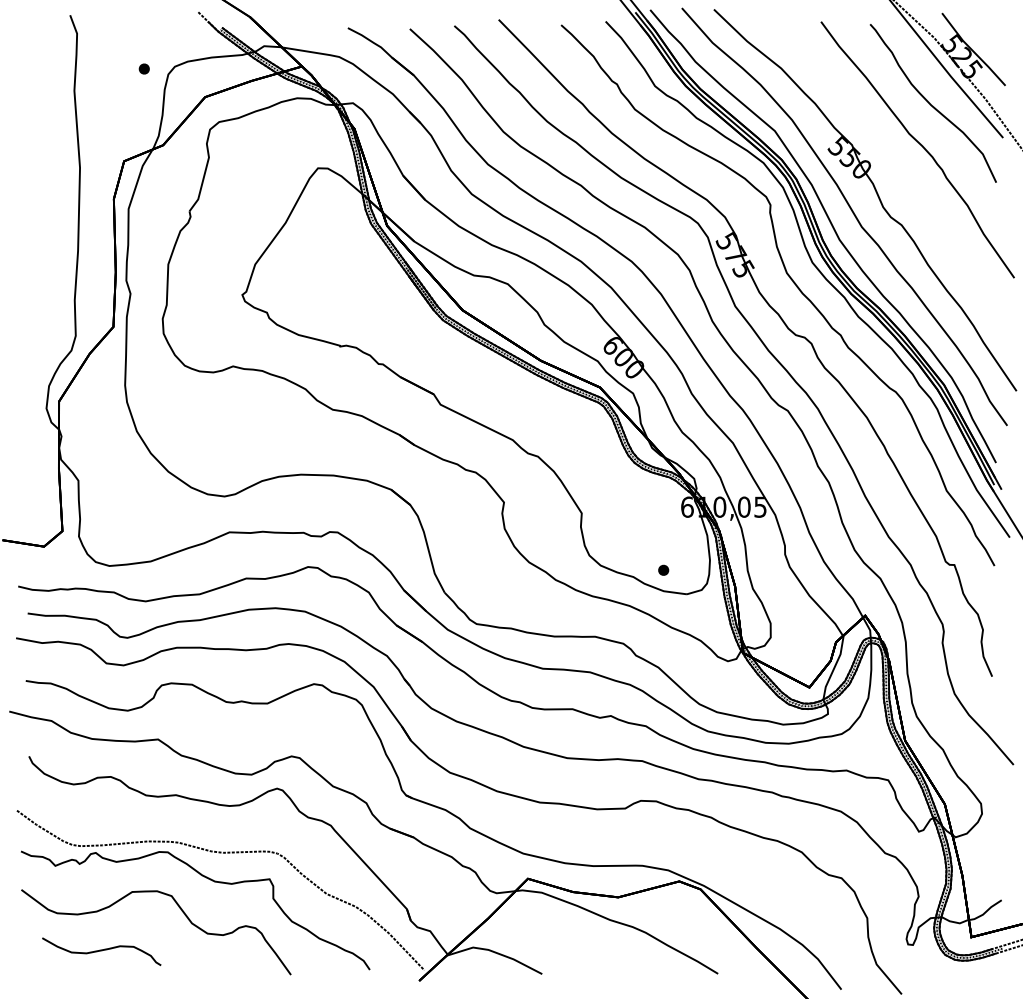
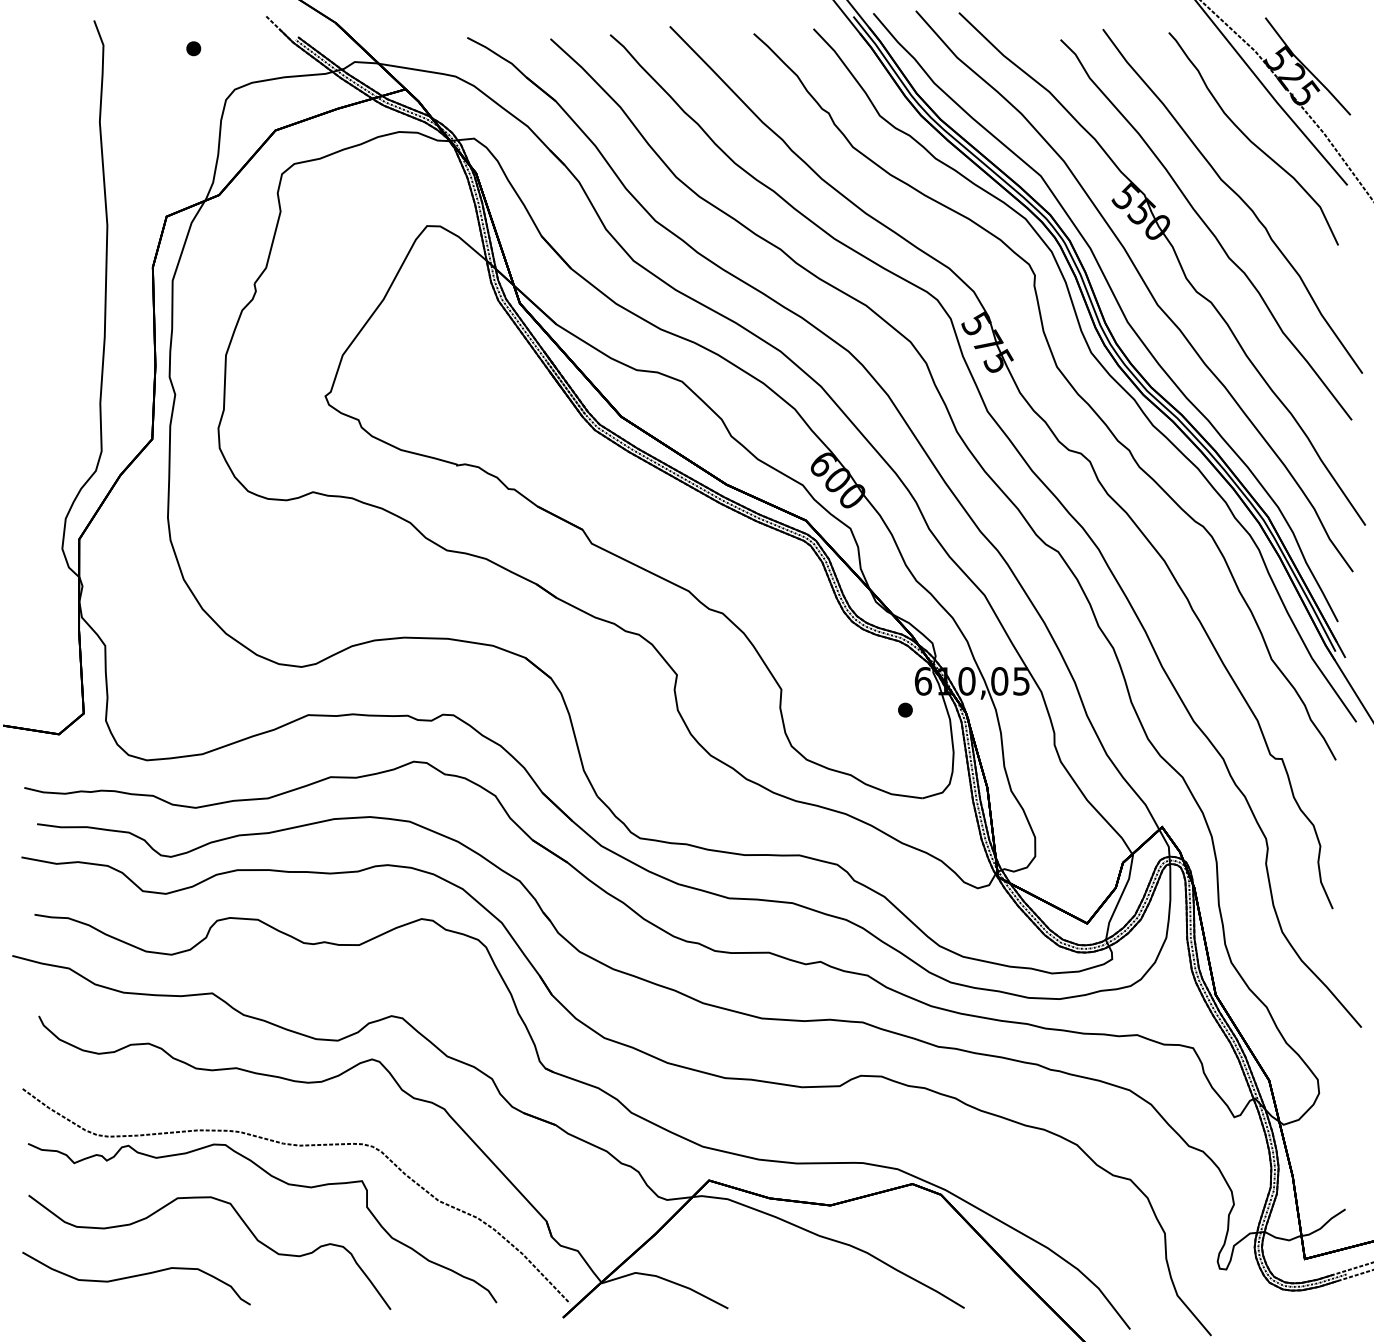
part: (144, 68) -> (193, 48), moved
part: (898, 170) -> (1206, 229), added
part: (663, 569) -> (905, 709), moved
part: (101, 951) -> (136, 1278), size x1.43

